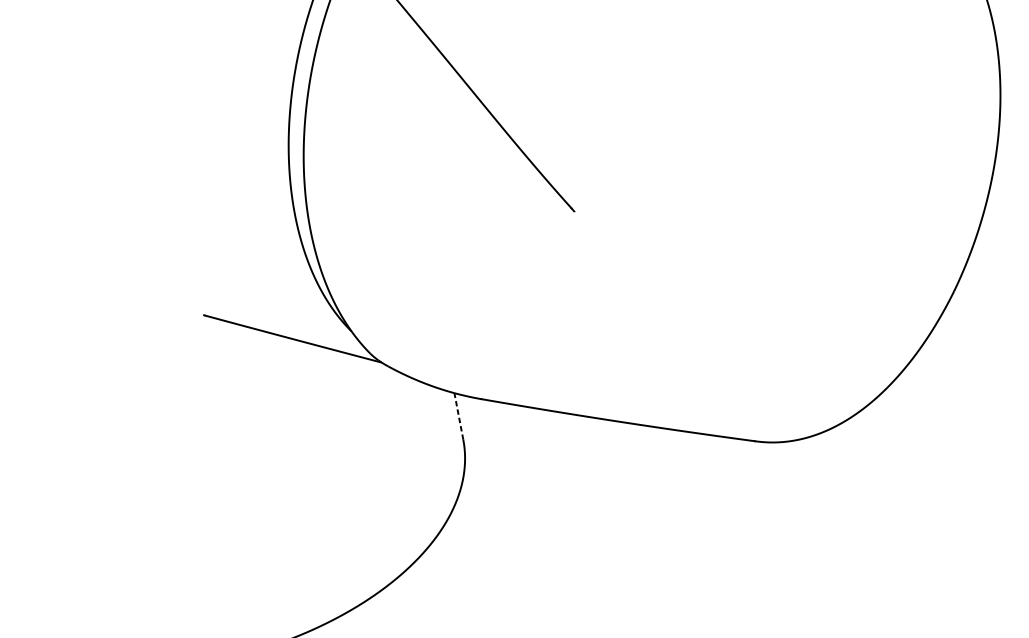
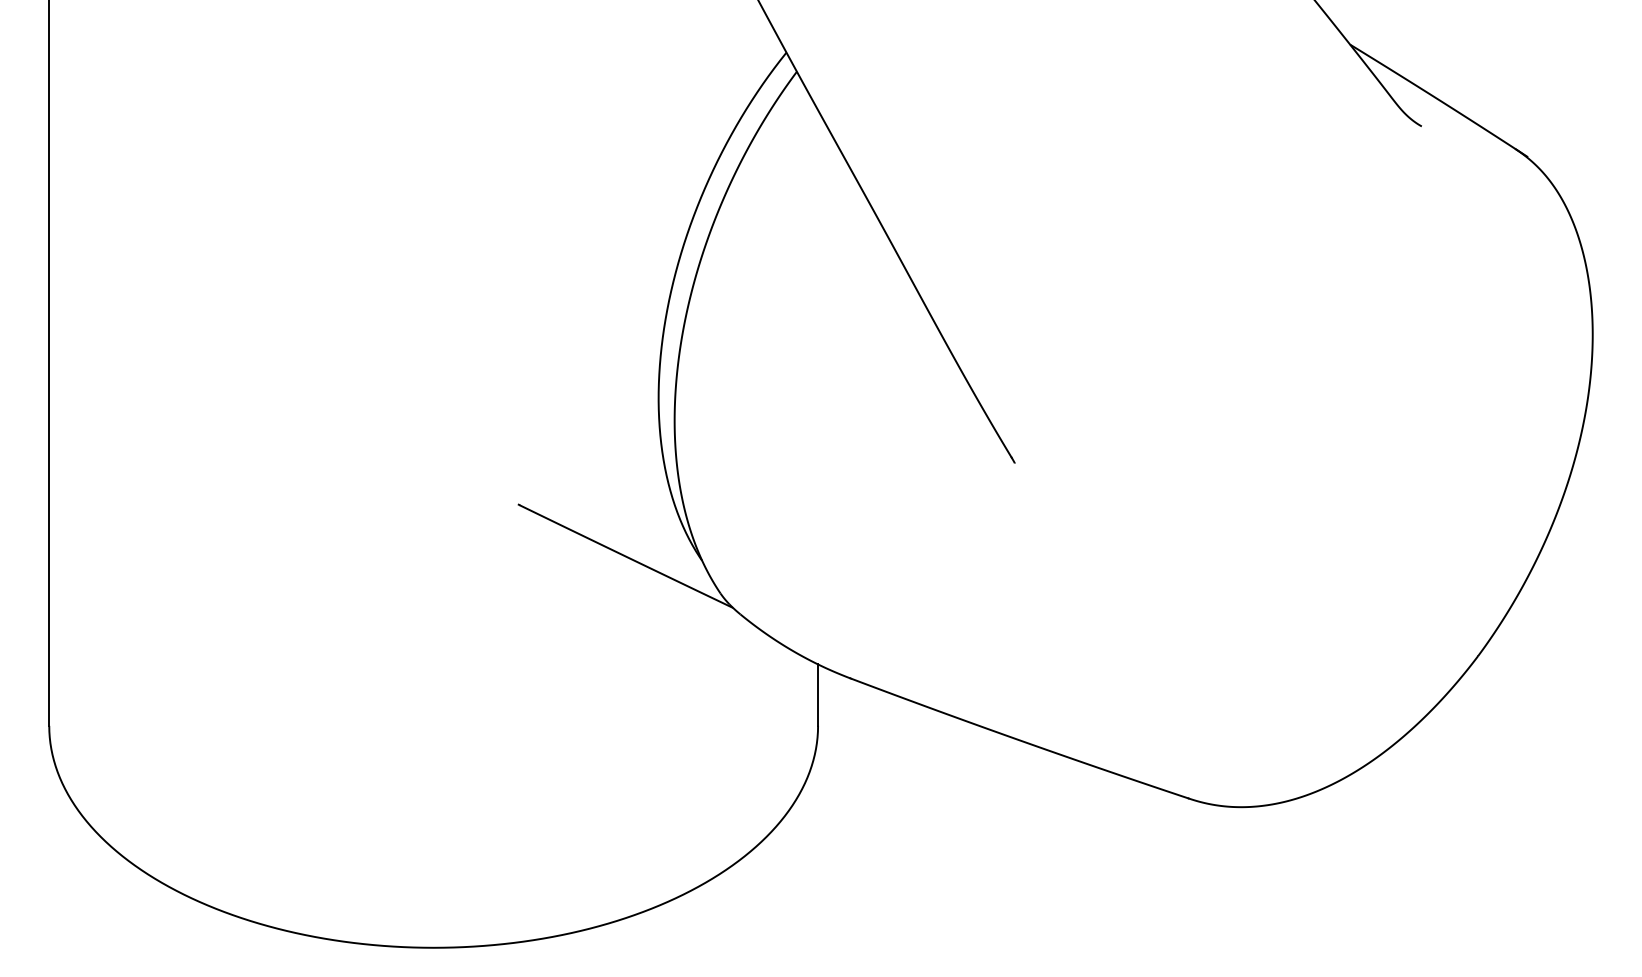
line: (459, 416) -> (818, 695), dashed -> solid

